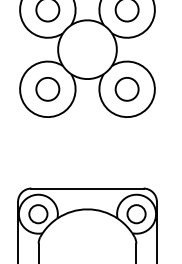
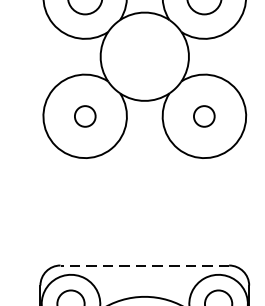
circle: (47, 89) -> (84, 116), size x0.6
circle: (126, 89) -> (203, 116), size x0.6
line: (87, 188) -> (144, 265), solid -> dashed

